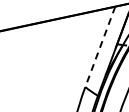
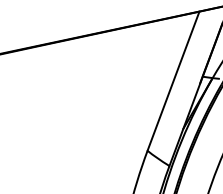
line: (100, 46) -> (173, 80), dashed -> solid

